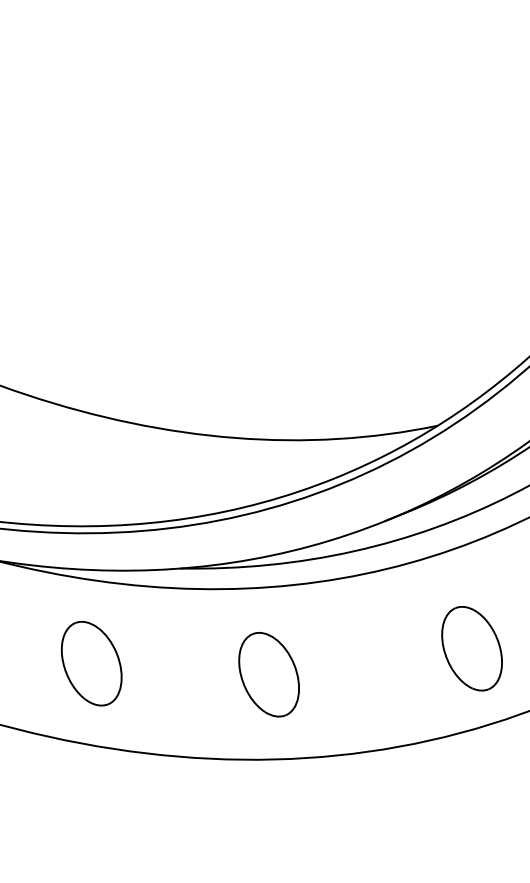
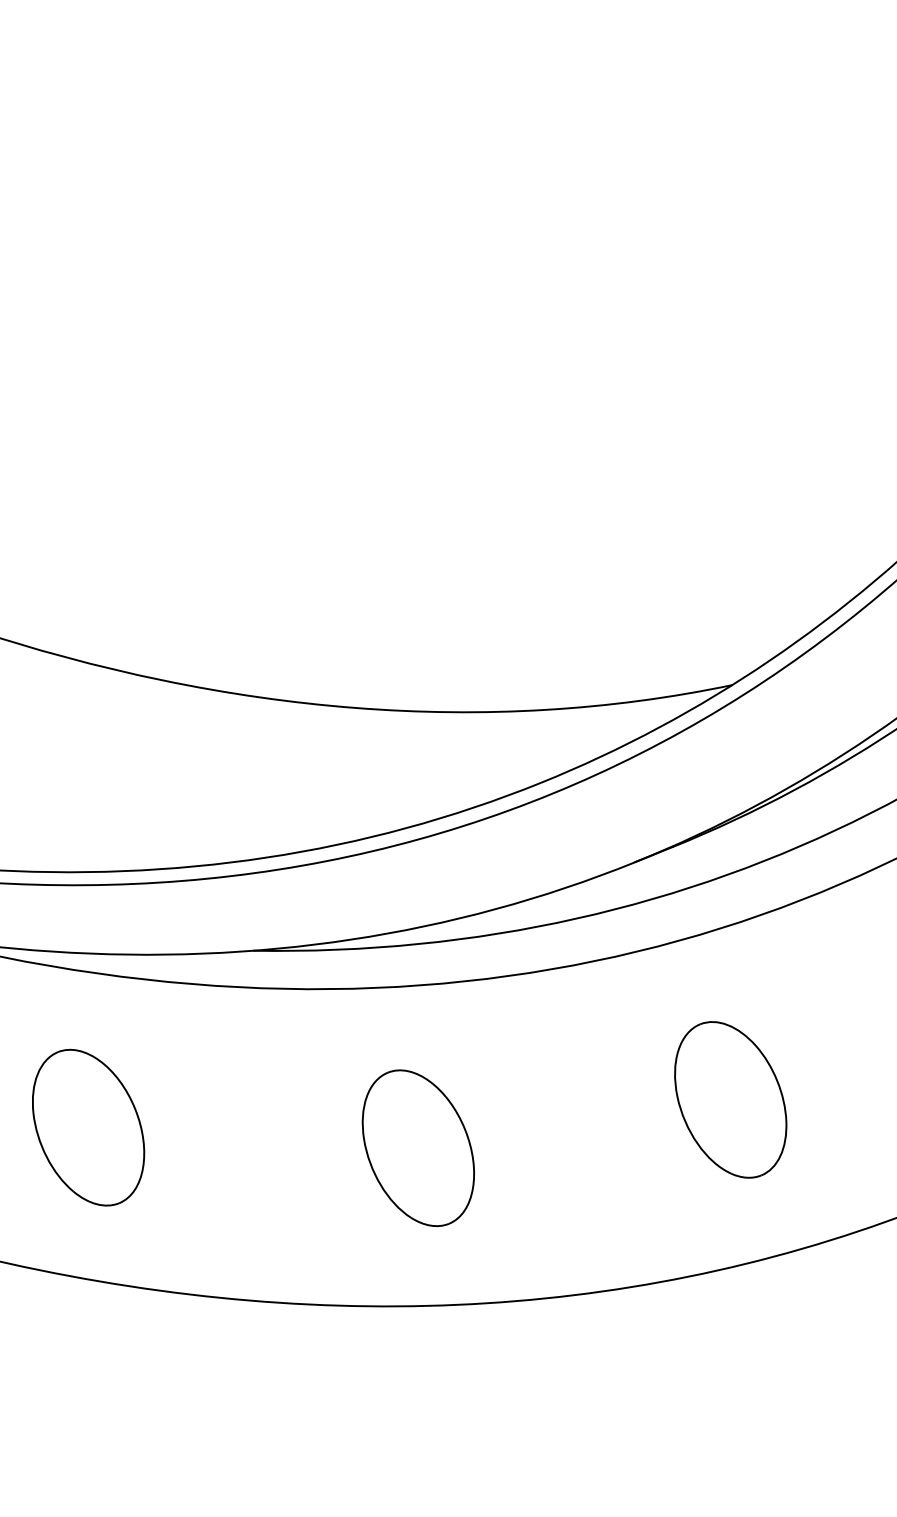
part: (471, 648) -> (729, 1099), moved

